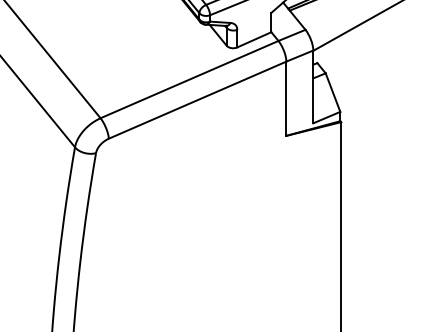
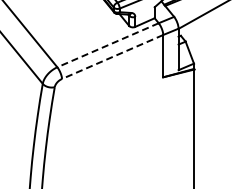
line: (188, 80) -> (107, 45), solid -> dashed
line: (197, 101) -> (112, 57), solid -> dashed

